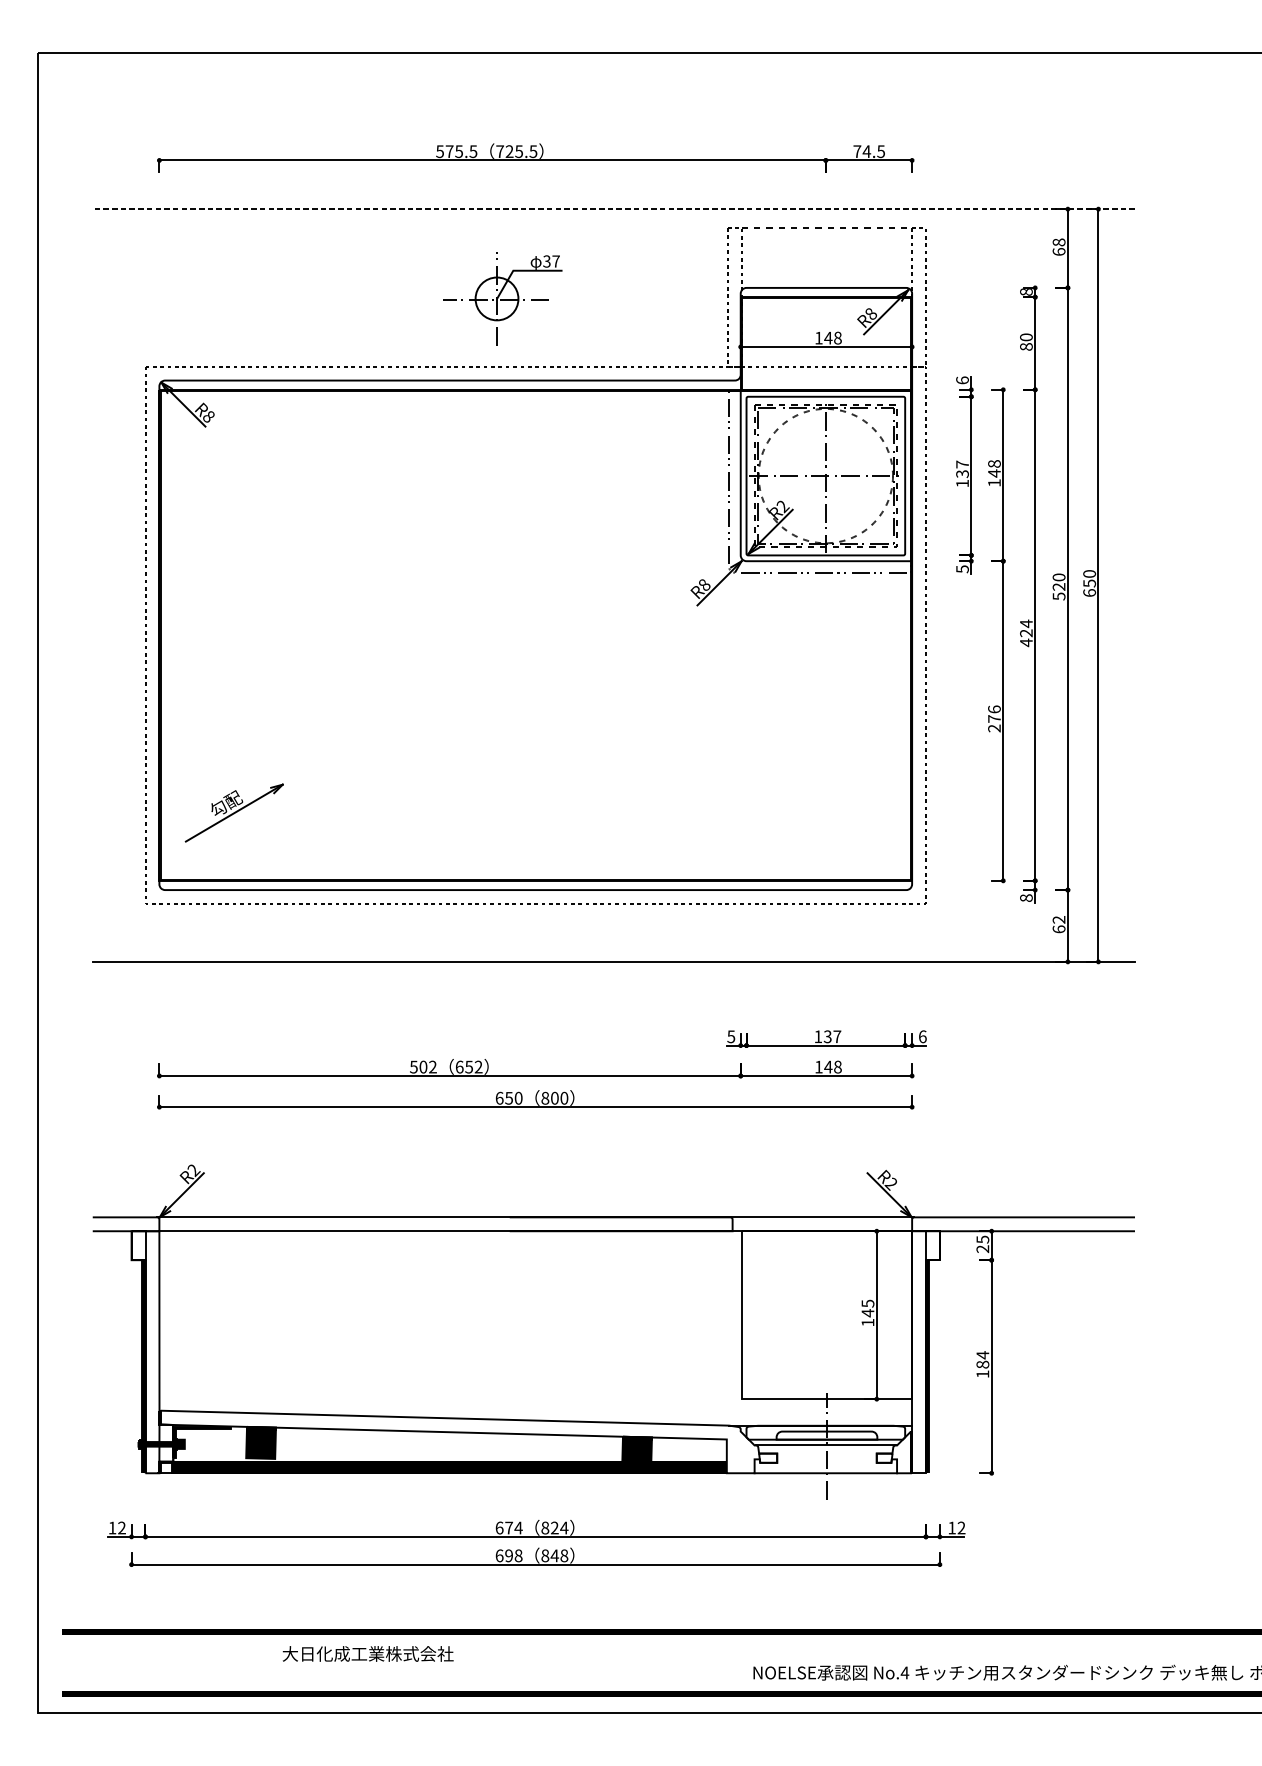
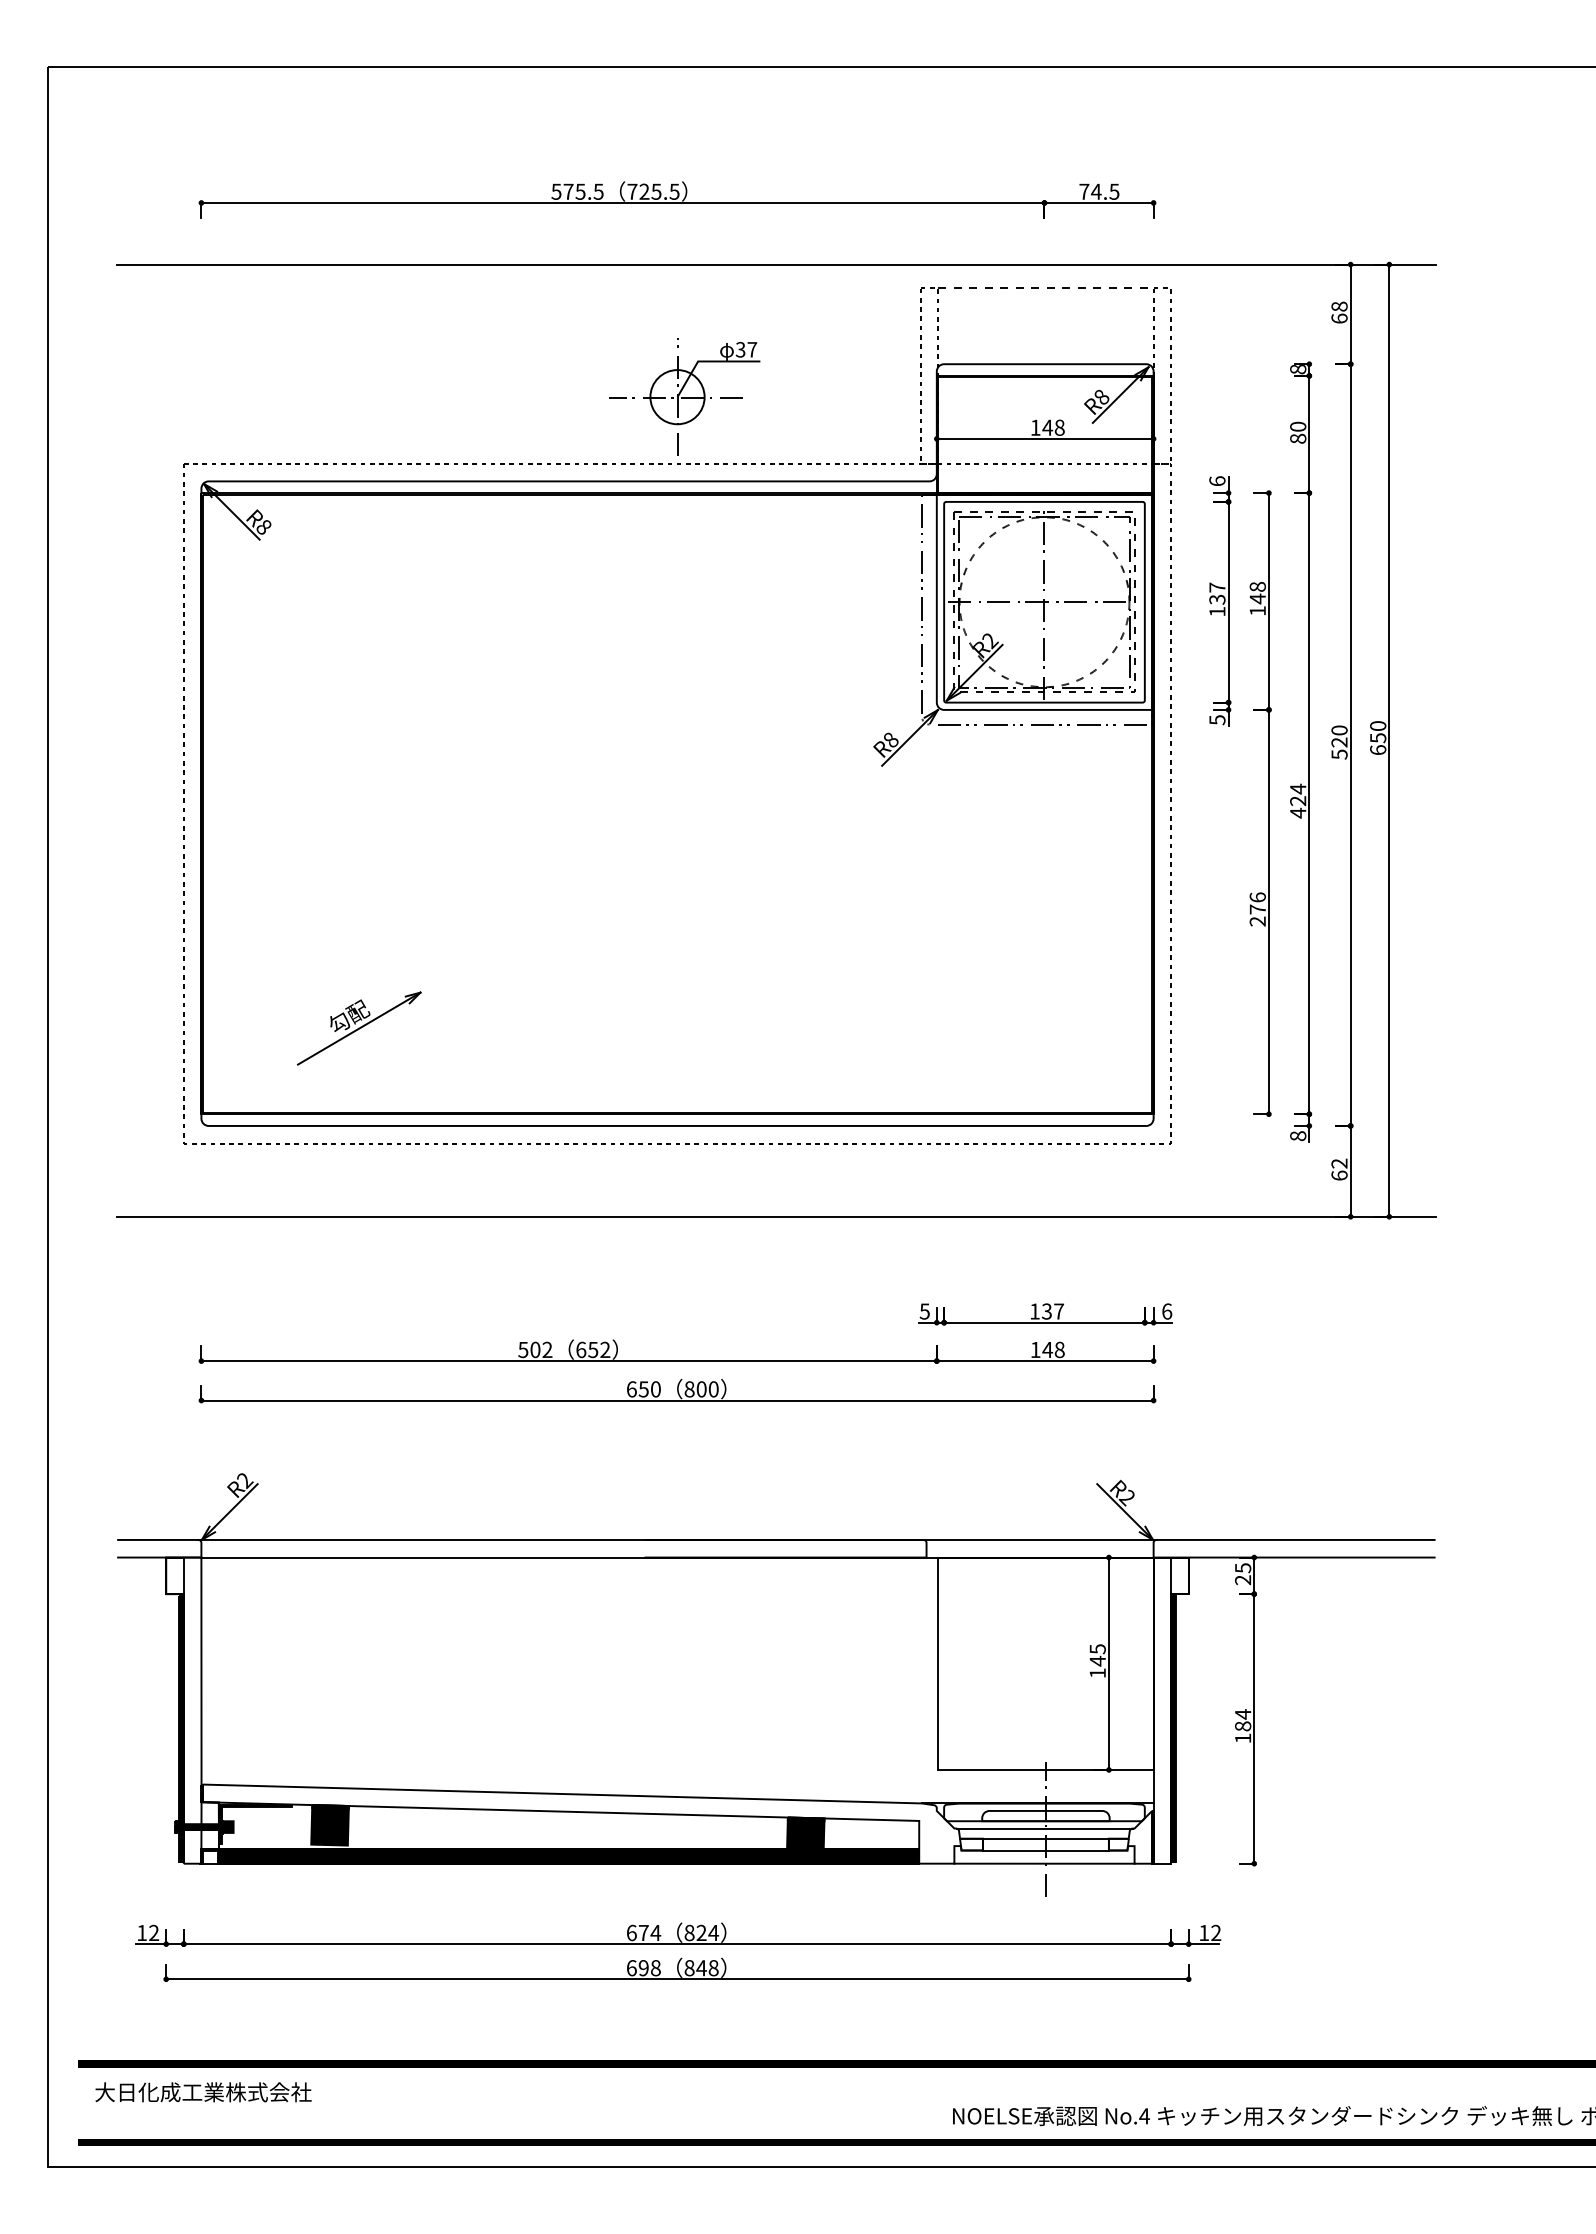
line: (613, 209) -> (775, 264), dashed -> solid
part: (502, 298) -> (684, 396), moved
part: (233, 813) -> (358, 1028), moved
line: (826, 1453) -> (1045, 1838), added
line: (826, 1462) -> (1045, 1850), added
text: (368, 1654) -> (203, 2092), moved

